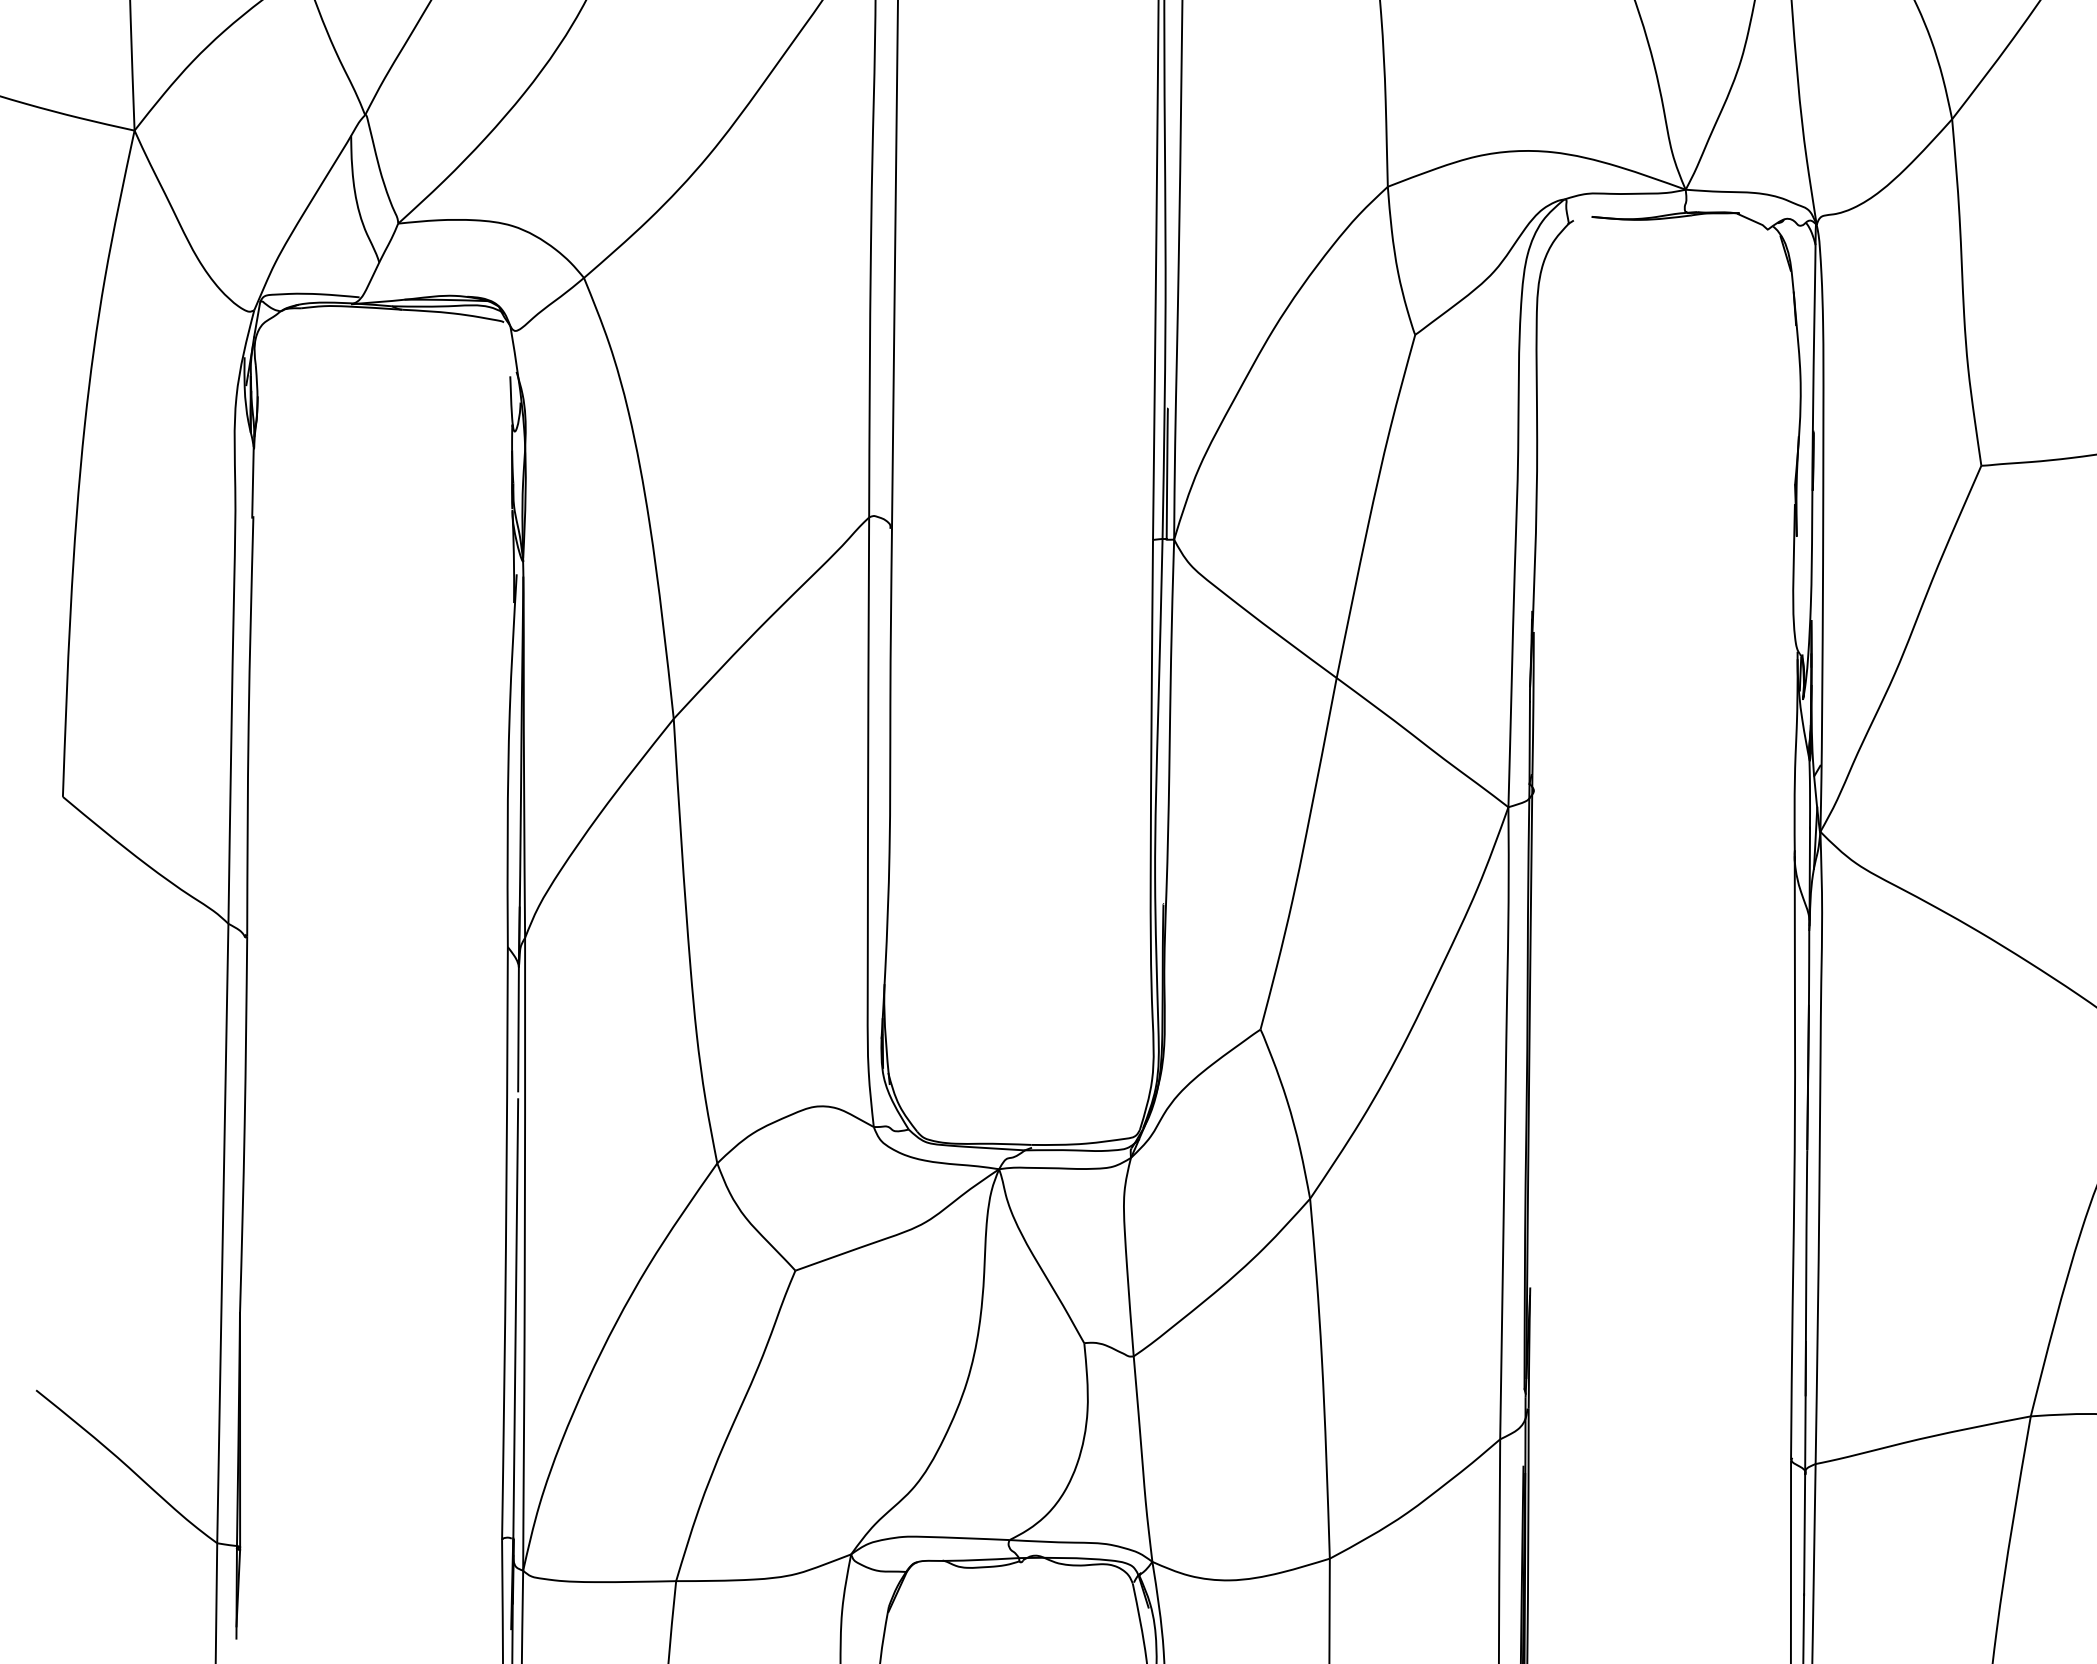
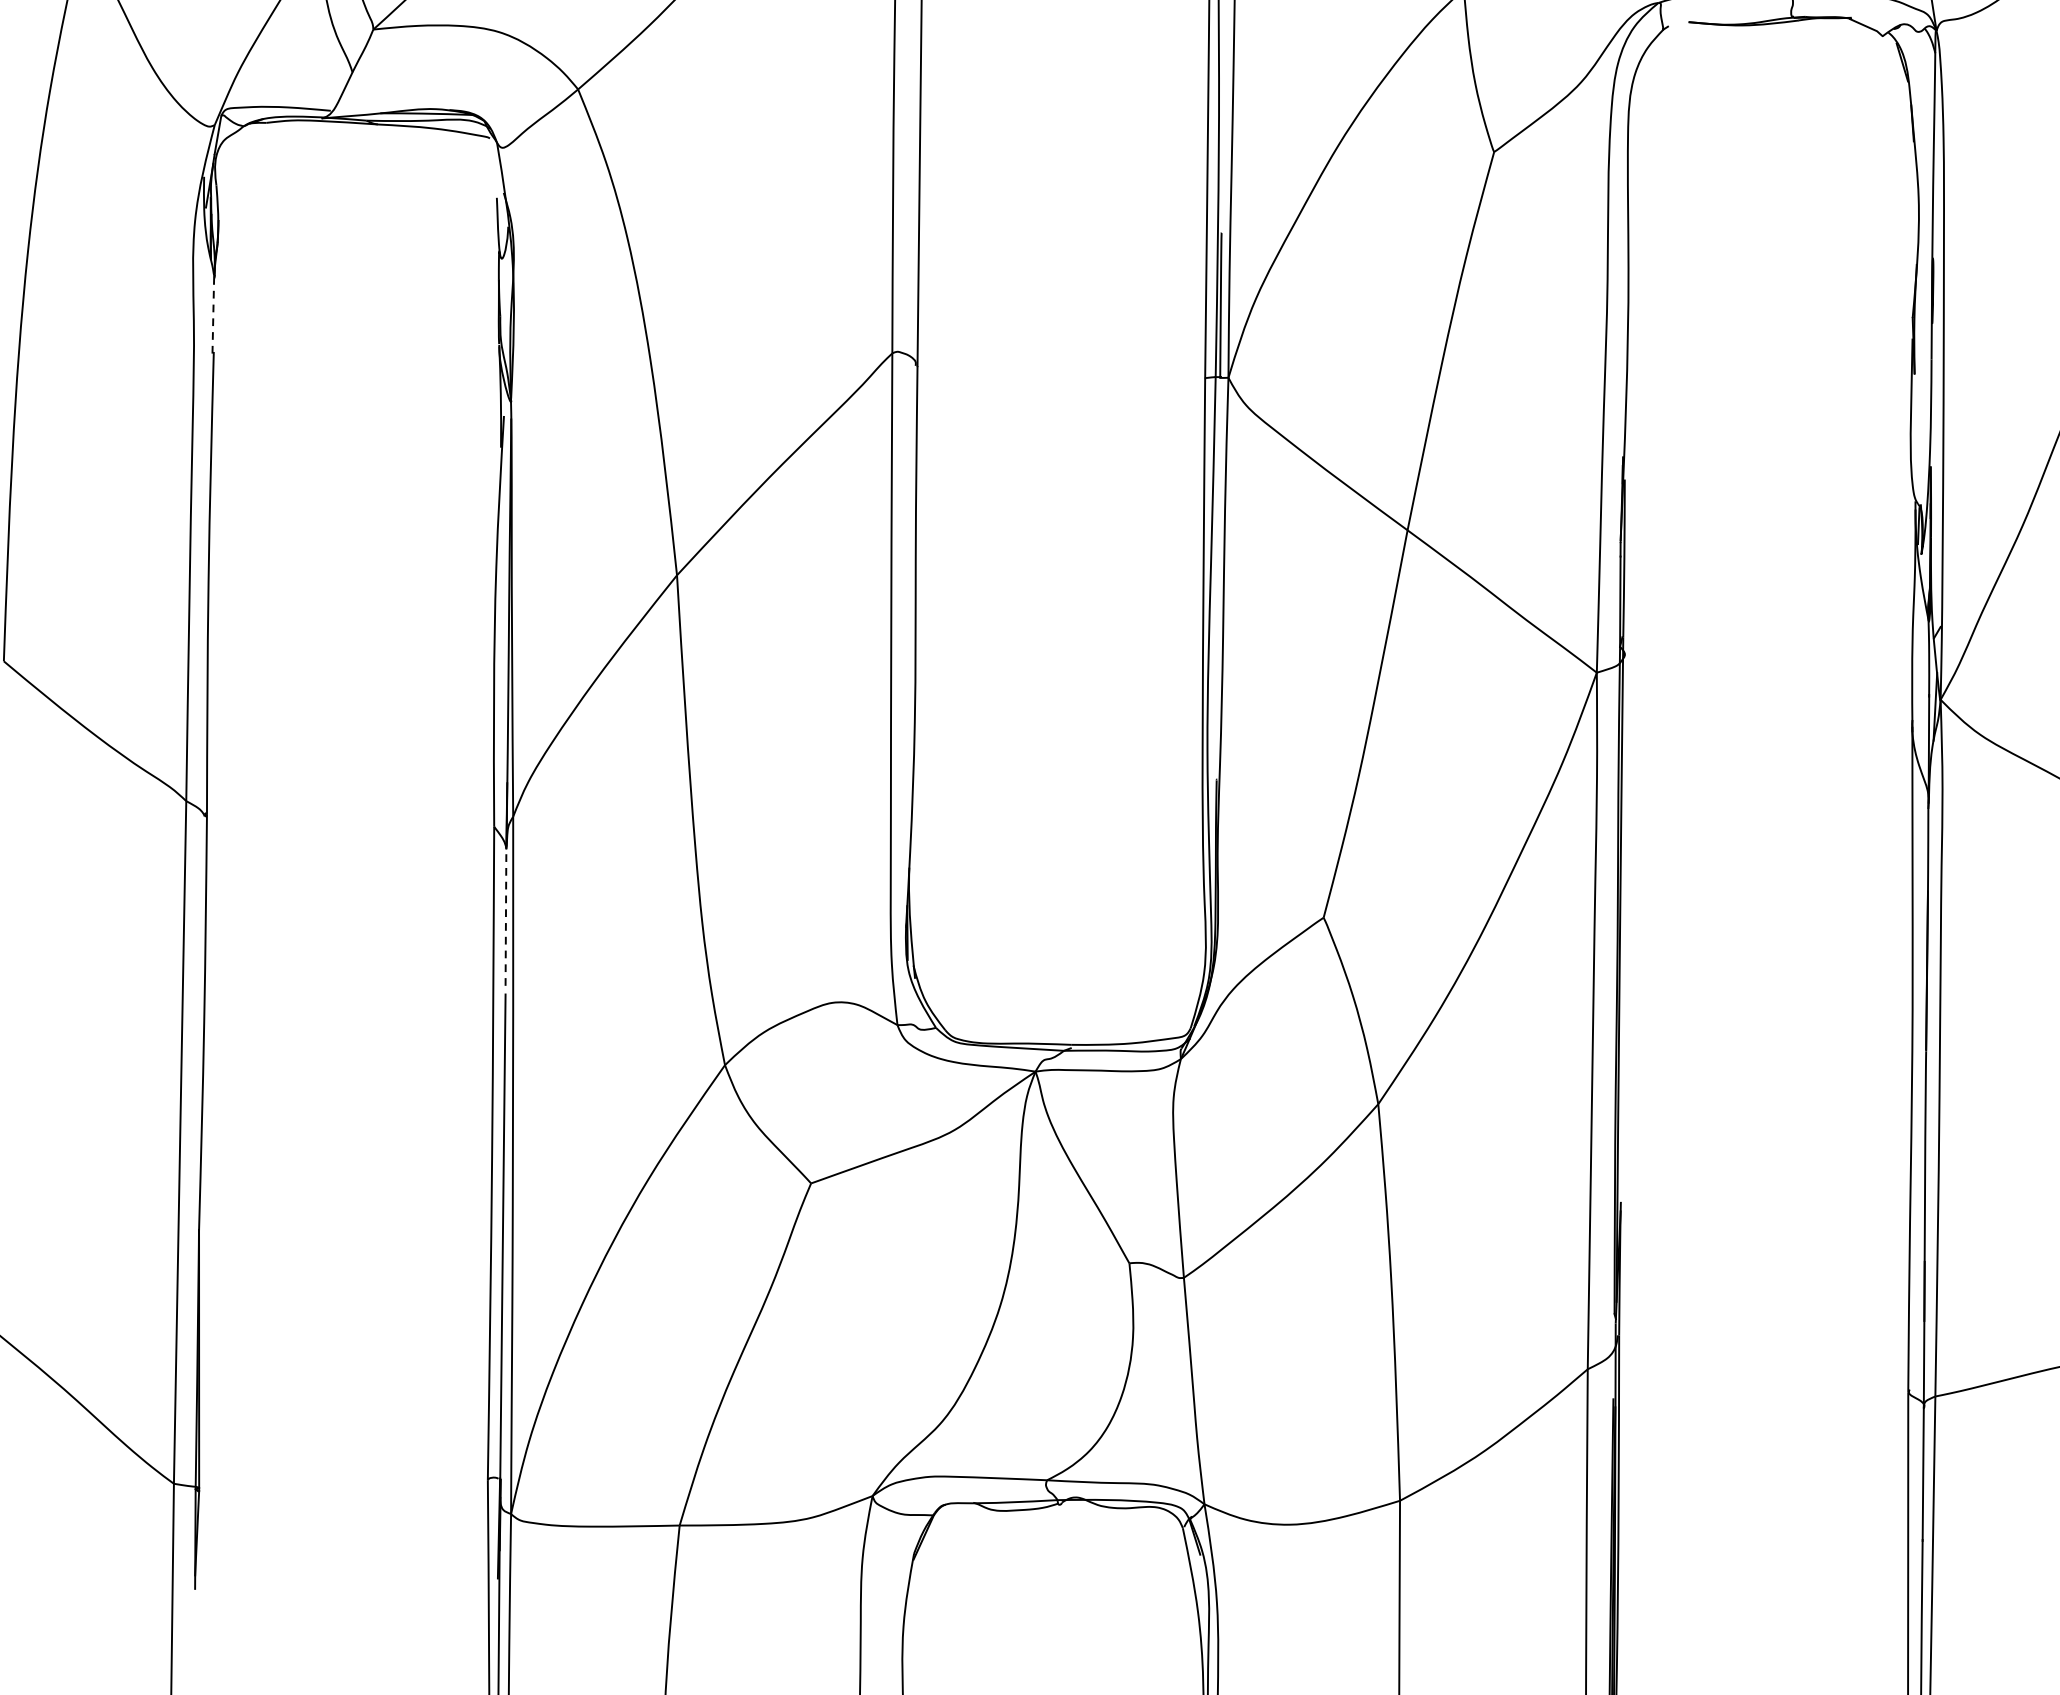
line: (252, 482) -> (212, 314), solid -> dashed
line: (518, 1028) -> (505, 916), solid -> dashed

